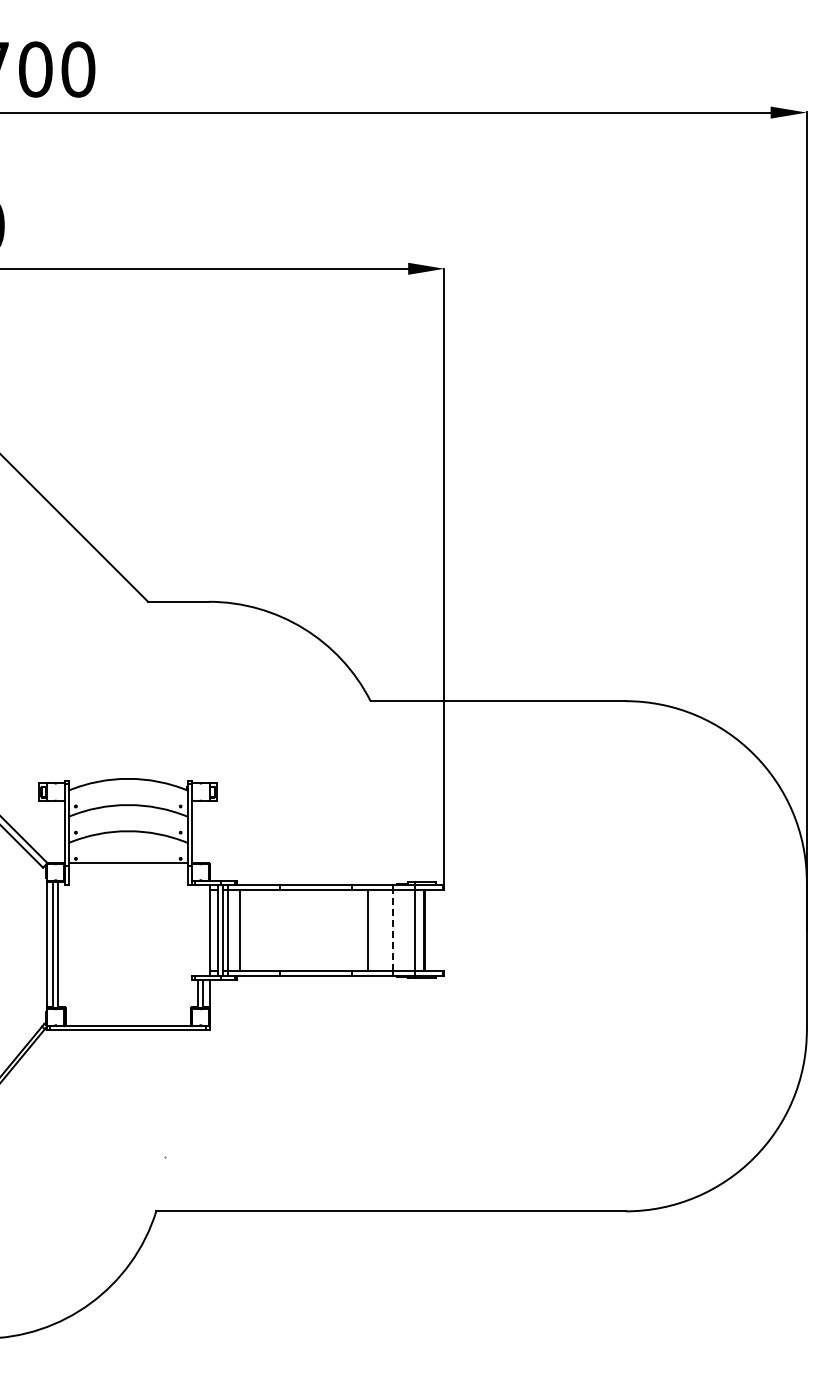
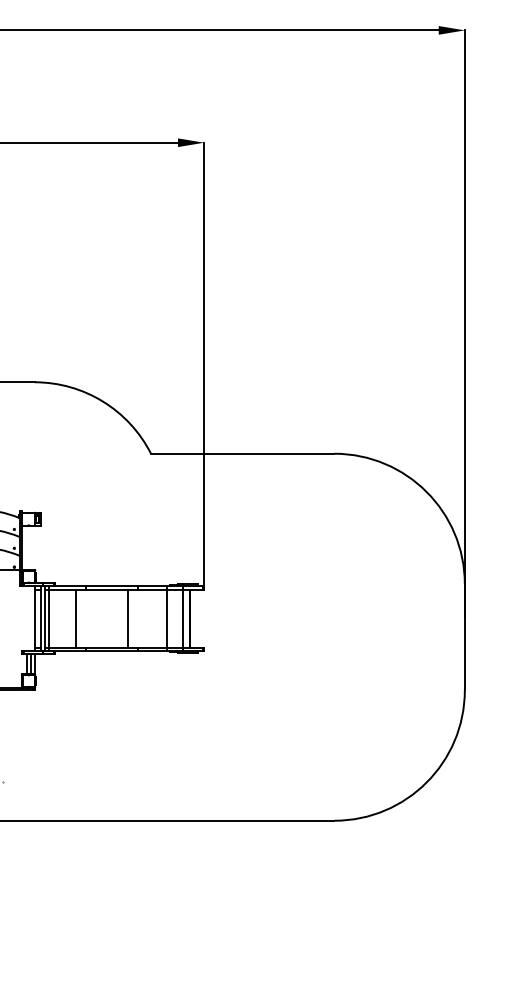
line: (393, 929) -> (167, 617), dashed -> solid
line: (239, 930) -> (76, 618), moved
line: (367, 930) -> (127, 618), moved

